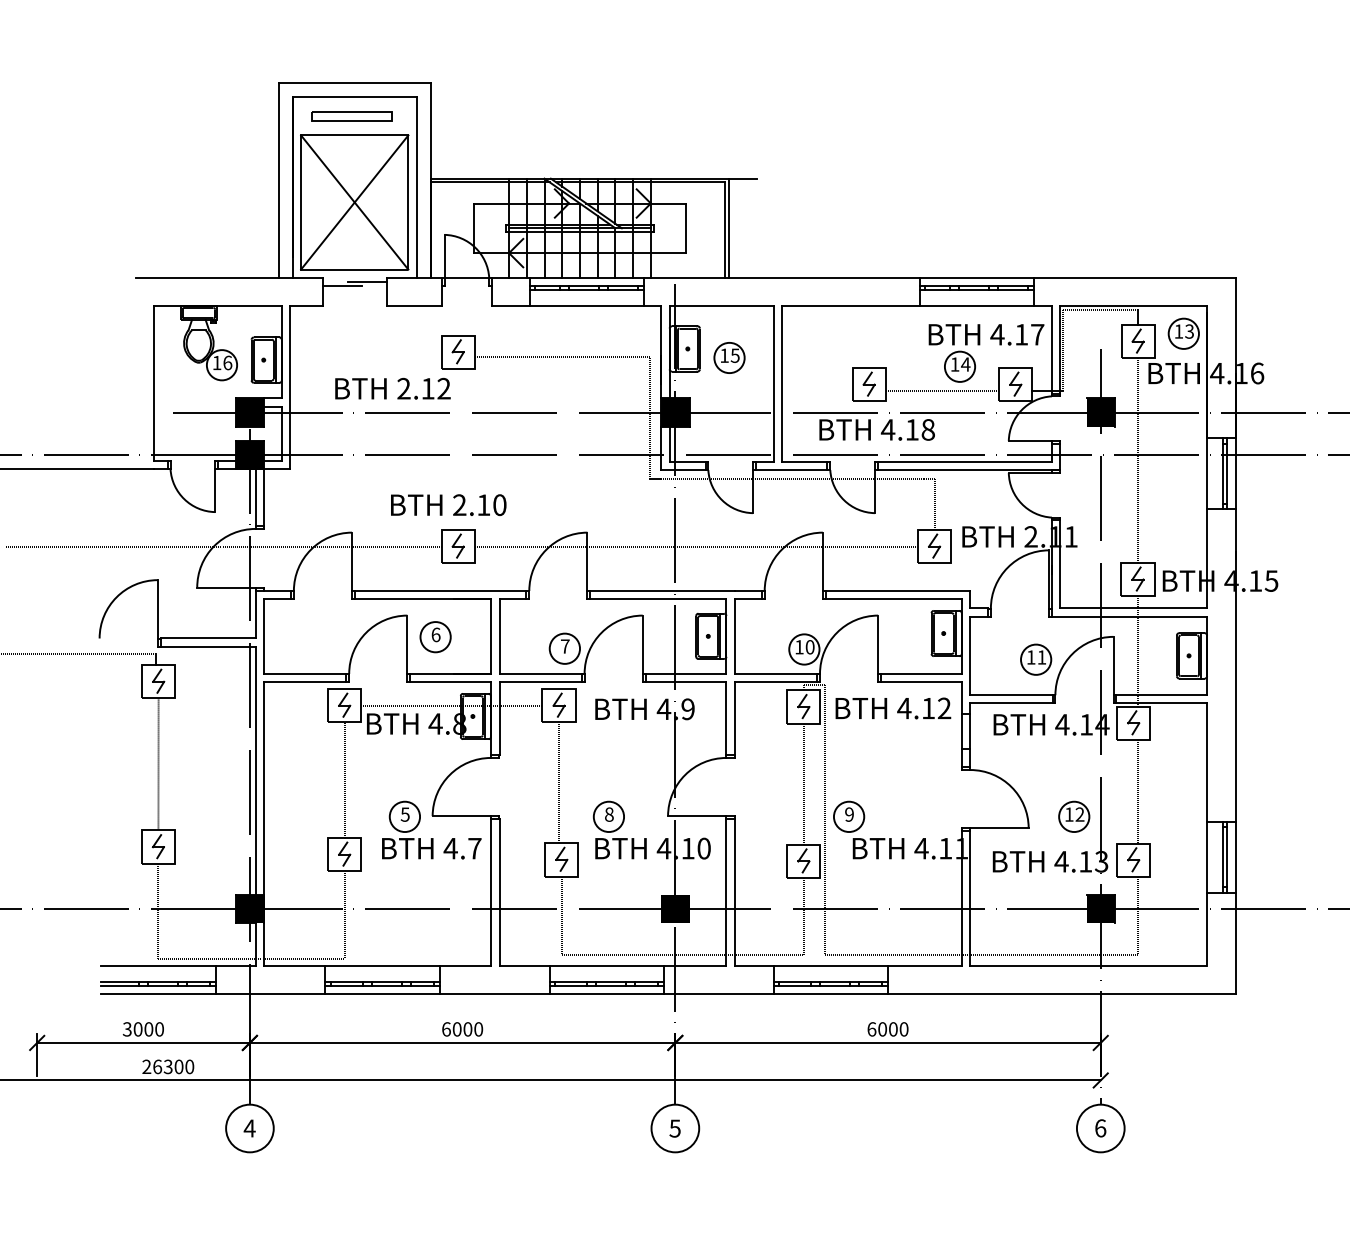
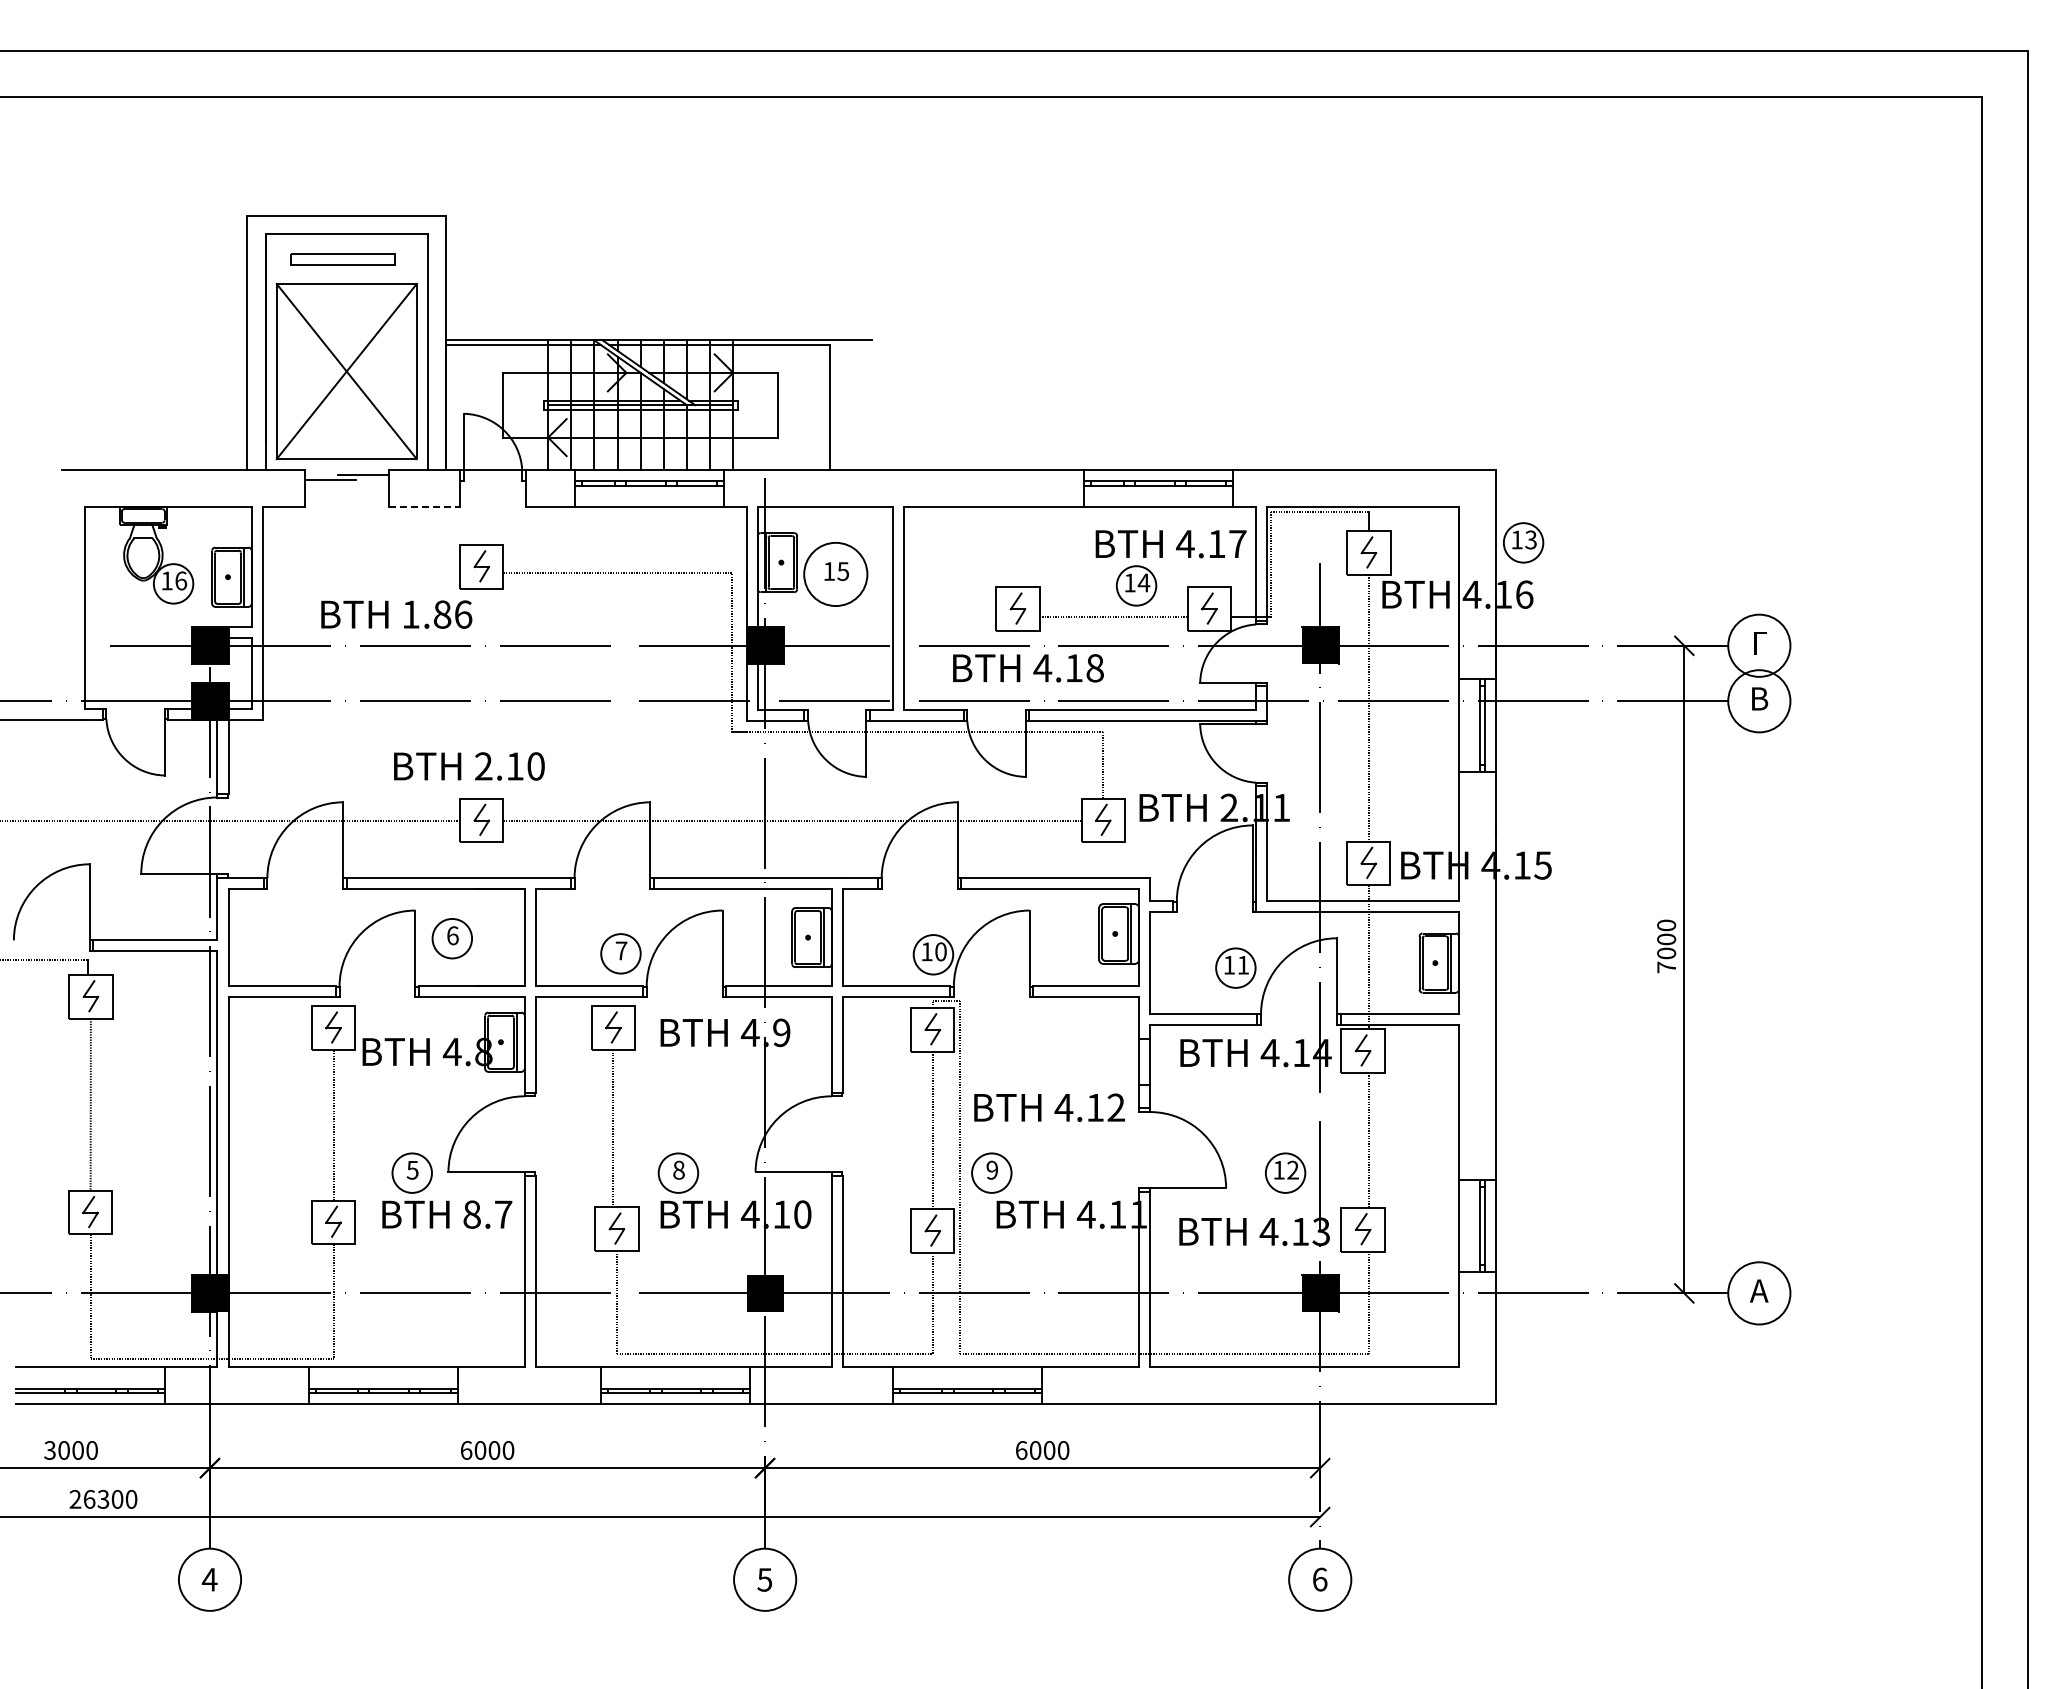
line: (728, 228) -> (834, 405), removed
line: (414, 306) -> (424, 507), solid -> dashed
part: (1183, 333) -> (1523, 542), moved
circle: (729, 358) -> (835, 574), size x1.6
text: (424, 388) -> (437, 614), 2.12 -> 1.86
line: (451, 705) -> (473, 1028), removed
text: (893, 708) -> (1049, 1107), moved
text: (450, 848) -> (471, 1214), 4.7 -> 8.7

